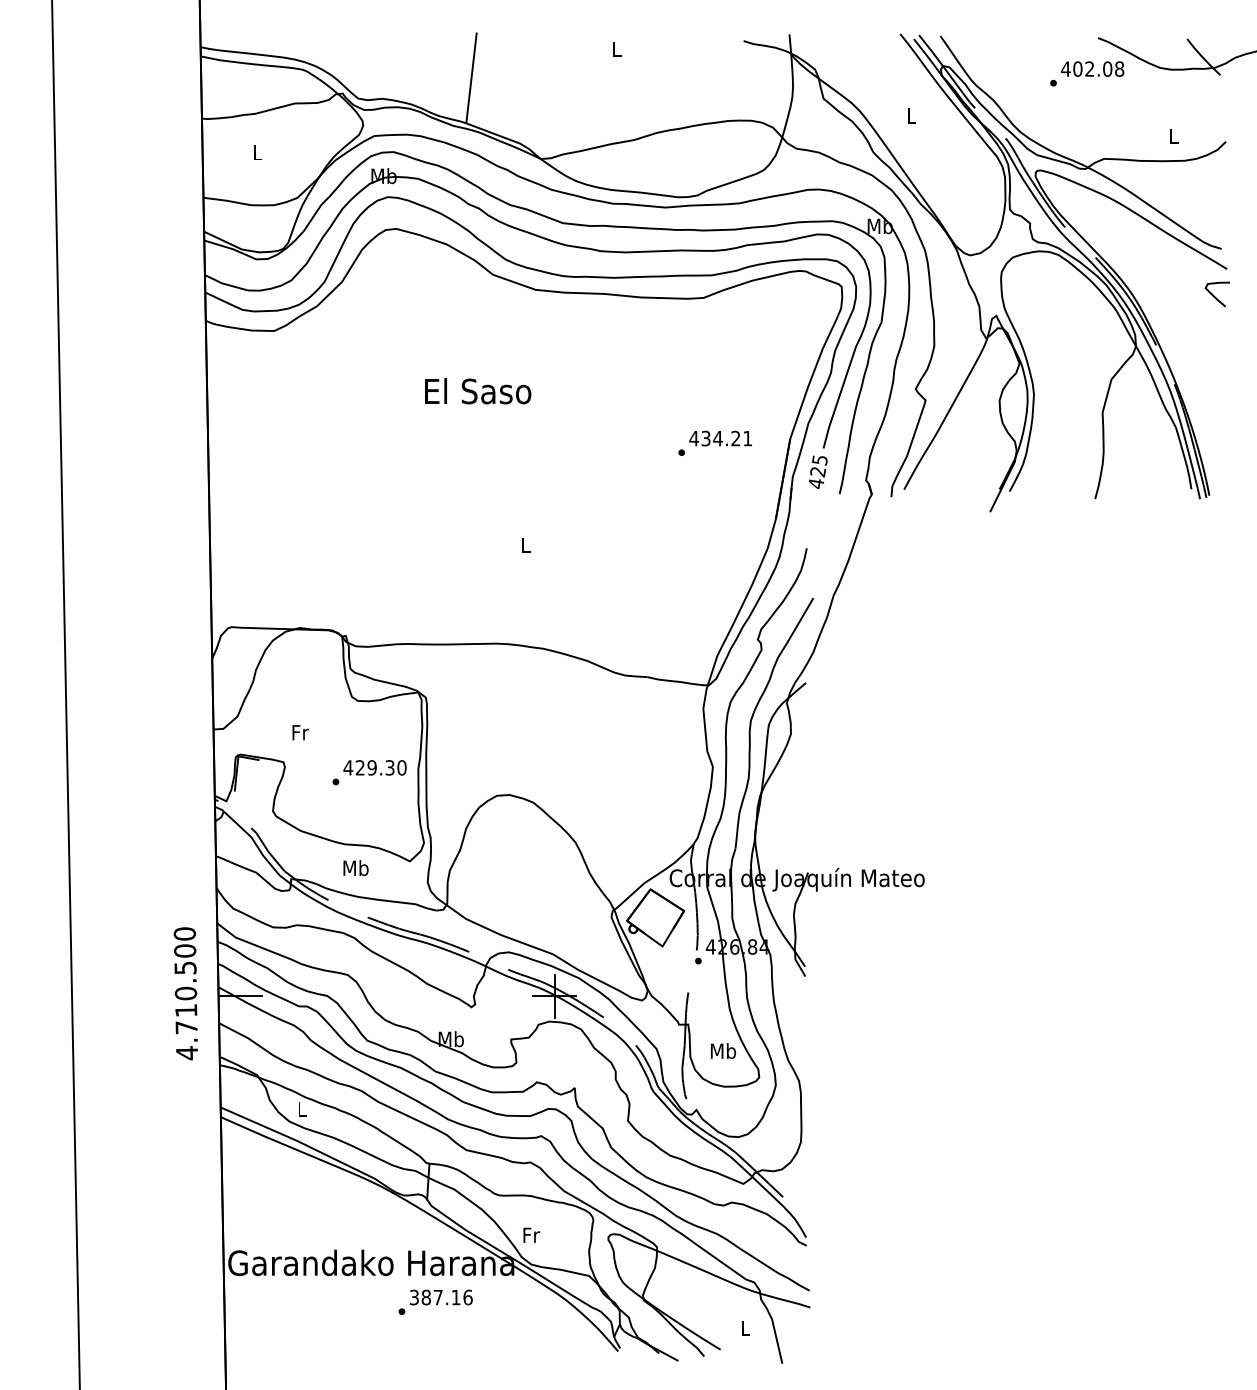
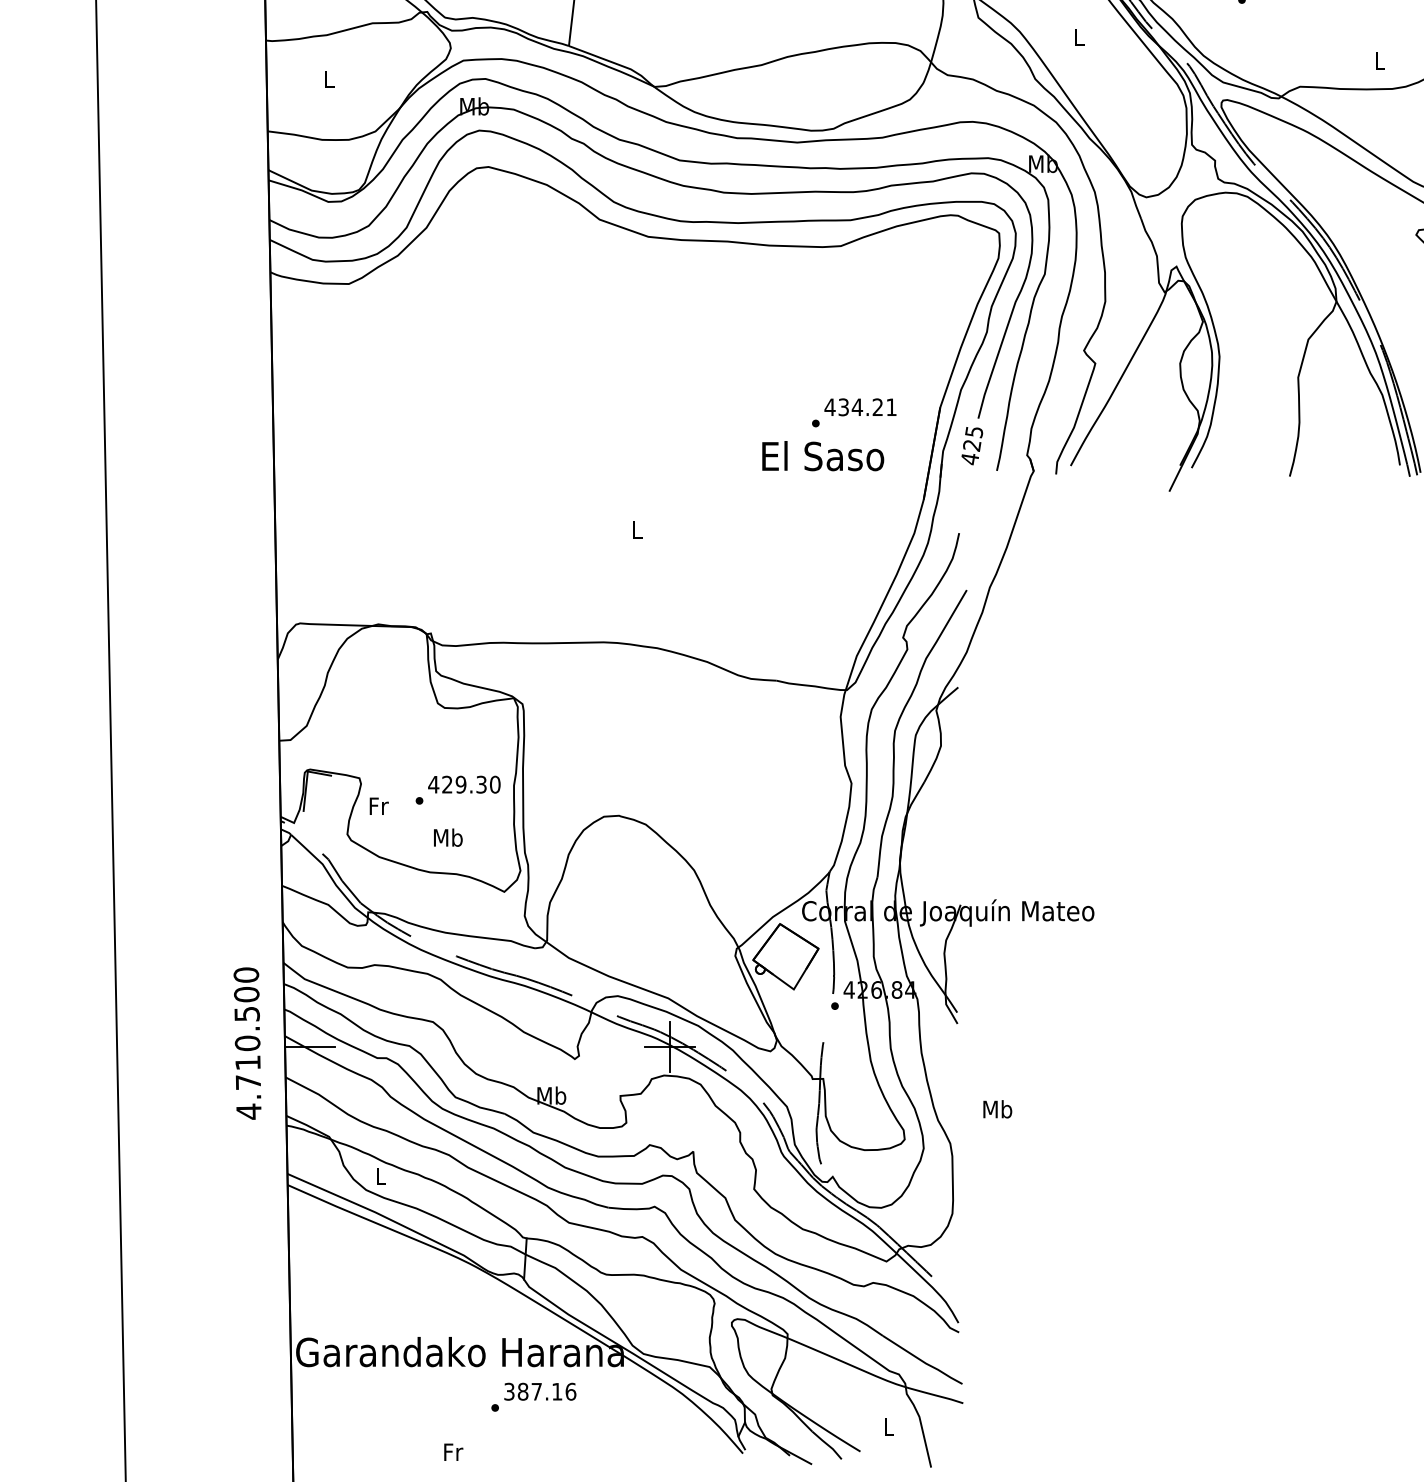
text: (478, 391) -> (823, 456), moved
text: (300, 732) -> (378, 806), moved
text: (355, 868) -> (447, 838), moved
text: (723, 1051) -> (997, 1109), moved
text: (531, 1234) -> (453, 1451), moved

